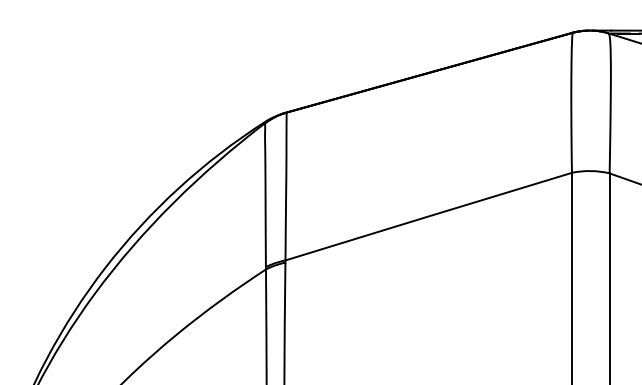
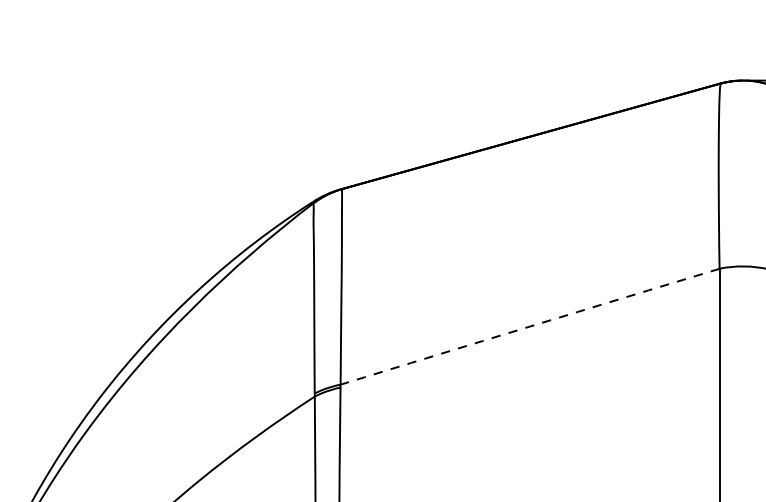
arc: (428, 216) -> (529, 326), solid -> dashed

